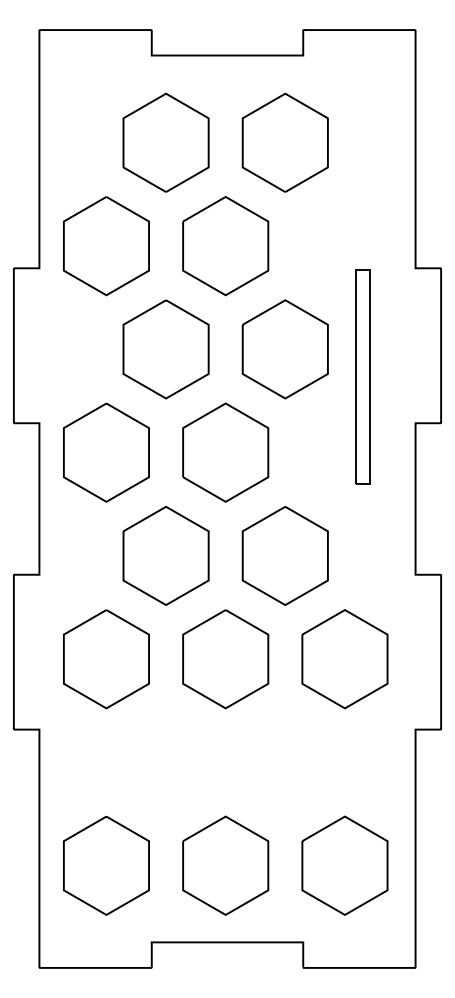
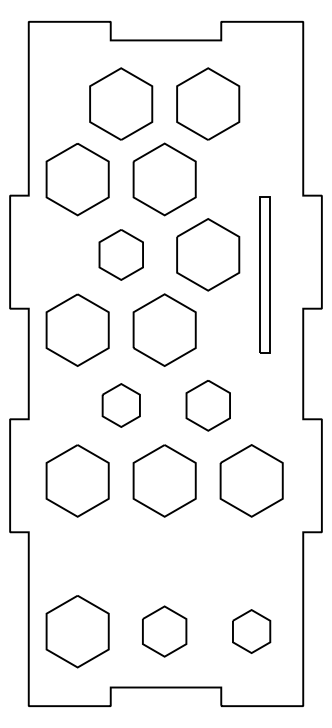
part: (166, 348) -> (121, 254), size x0.7
part: (166, 555) -> (121, 405), size x0.6
part: (285, 555) -> (208, 405), size x0.7
part: (225, 865) -> (164, 631), size x0.7
part: (344, 865) -> (251, 631), size x0.6

